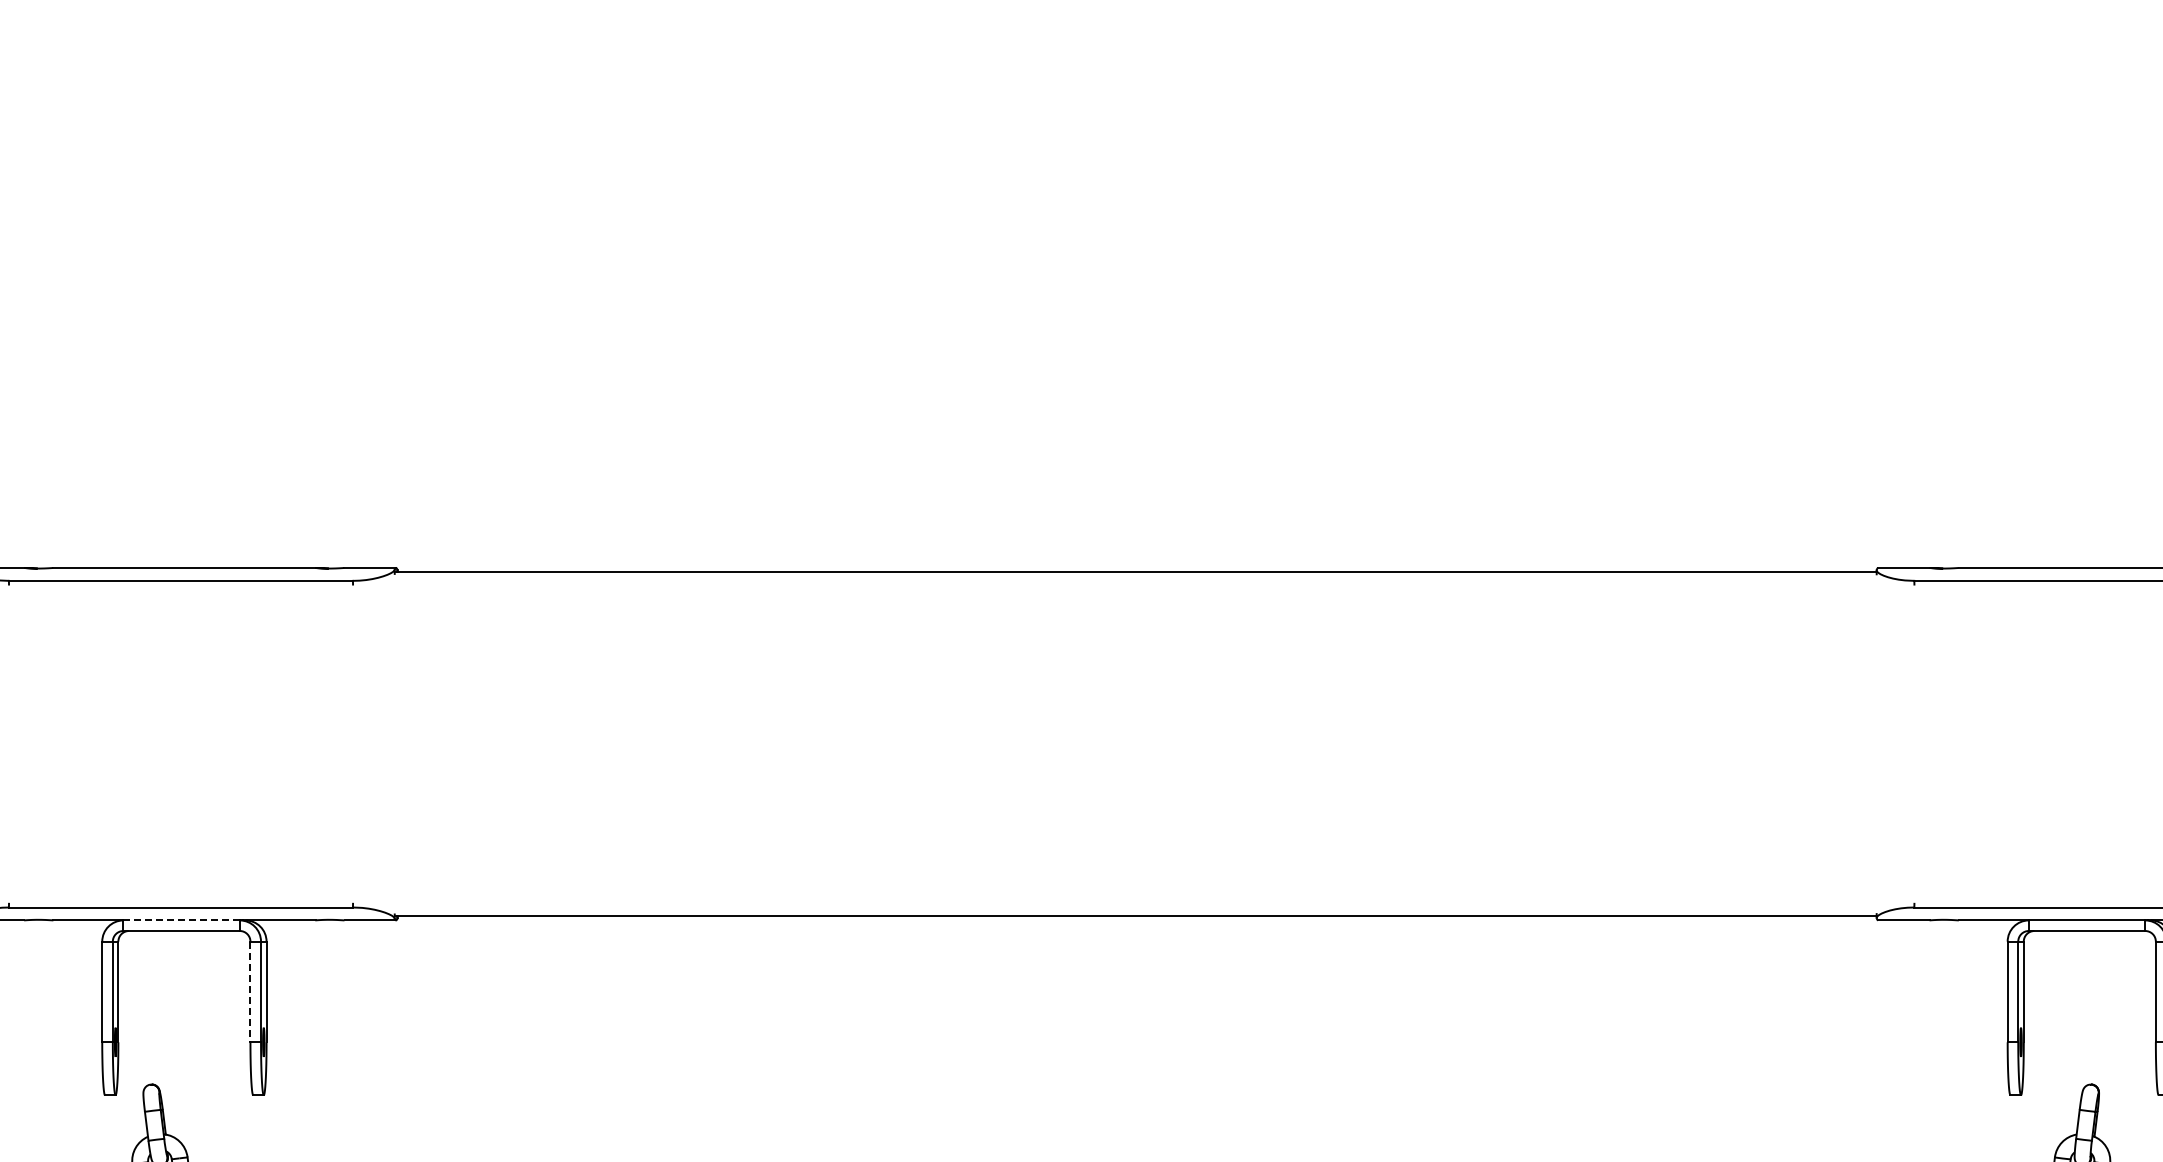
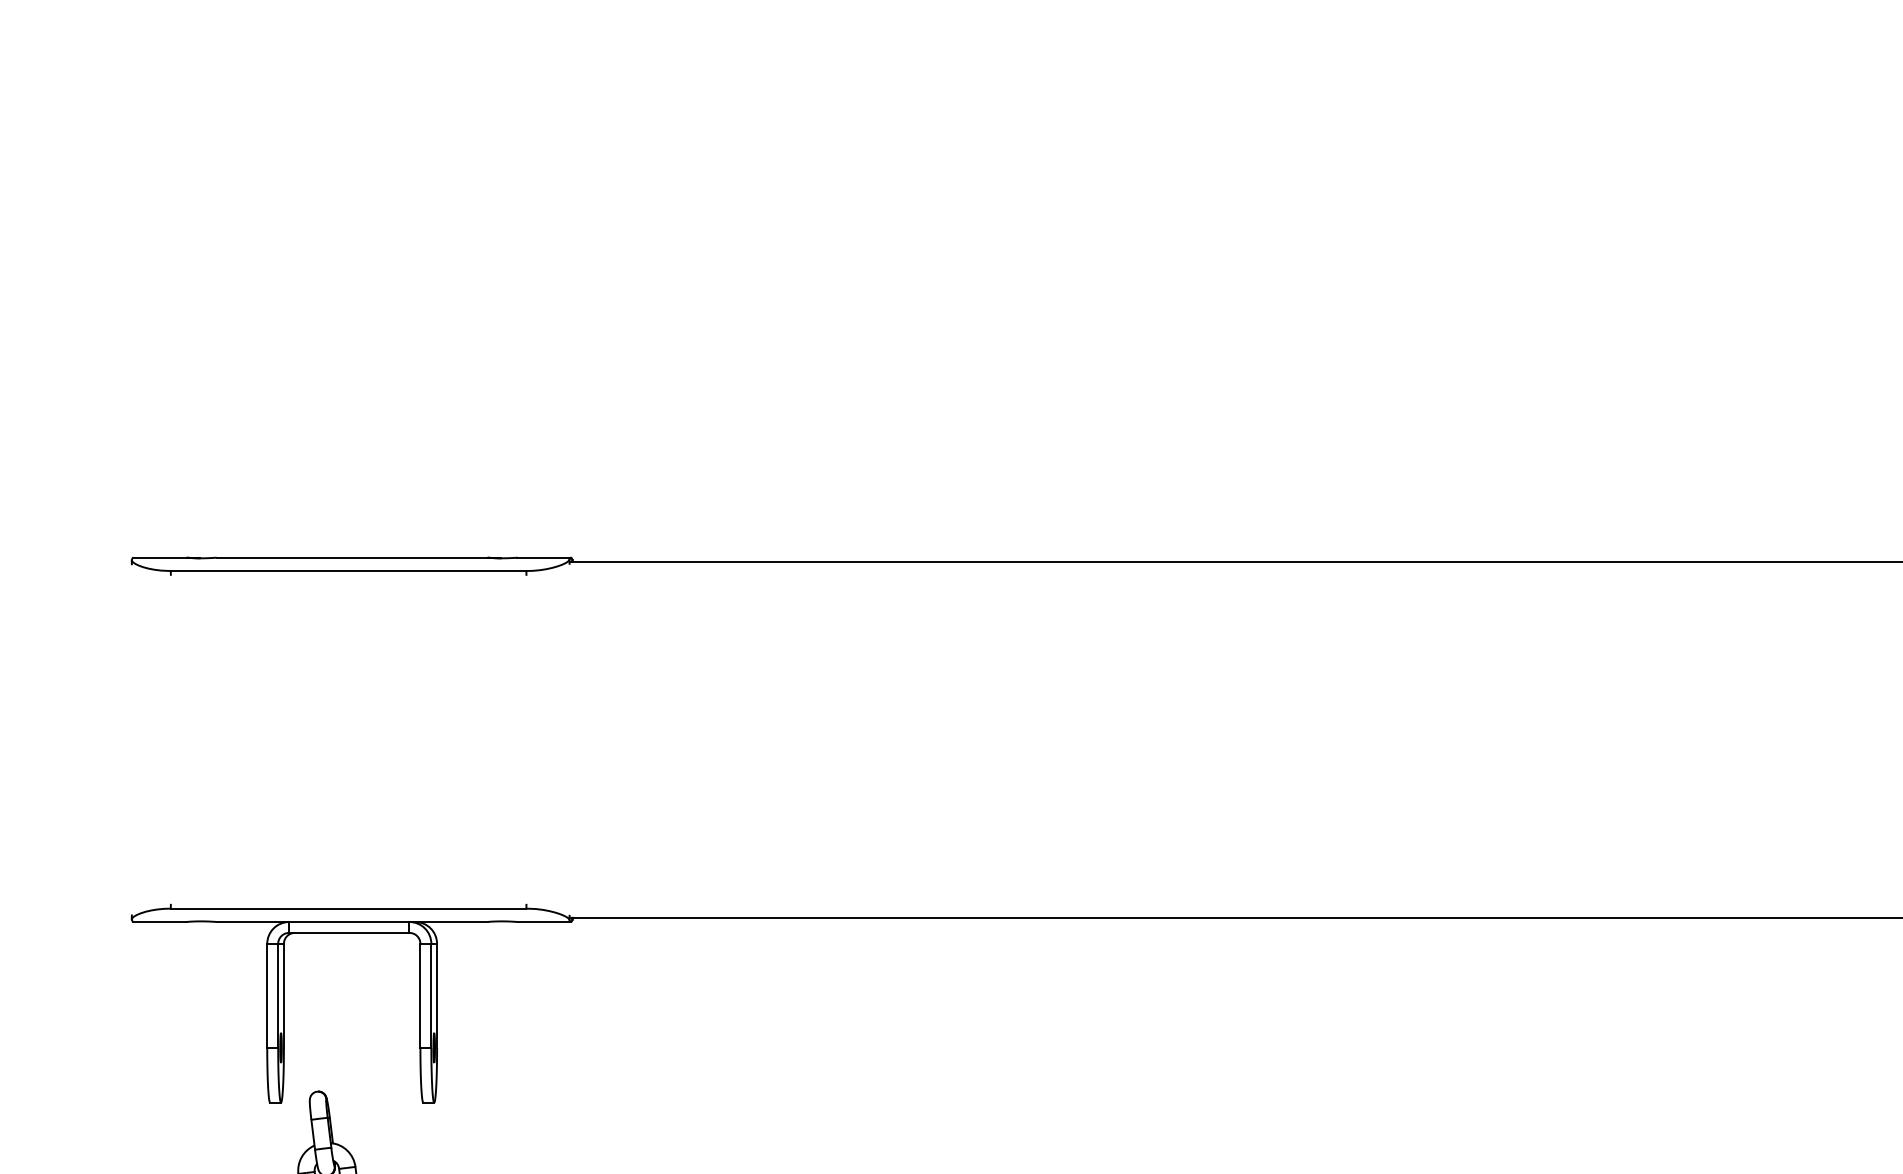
line: (182, 920) -> (350, 922), dashed -> solid
line: (250, 992) -> (420, 996), dashed -> solid

